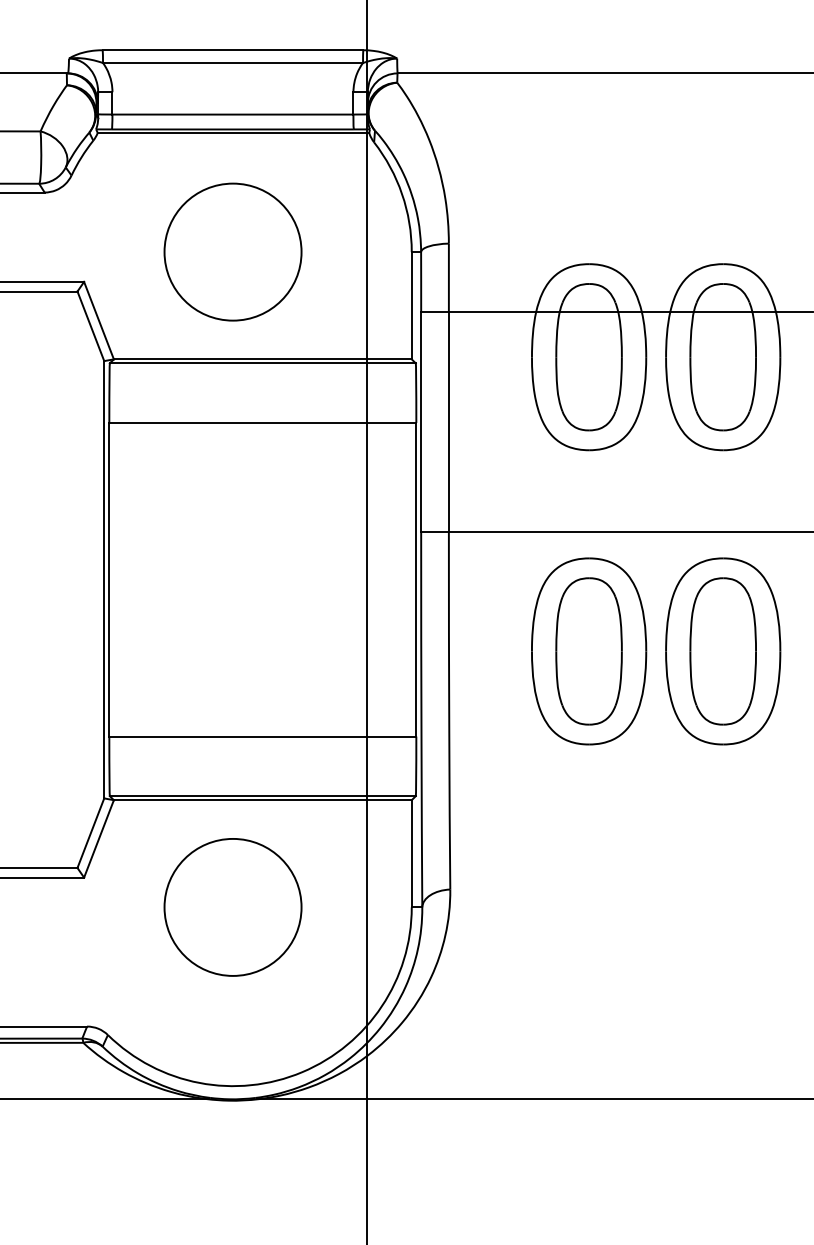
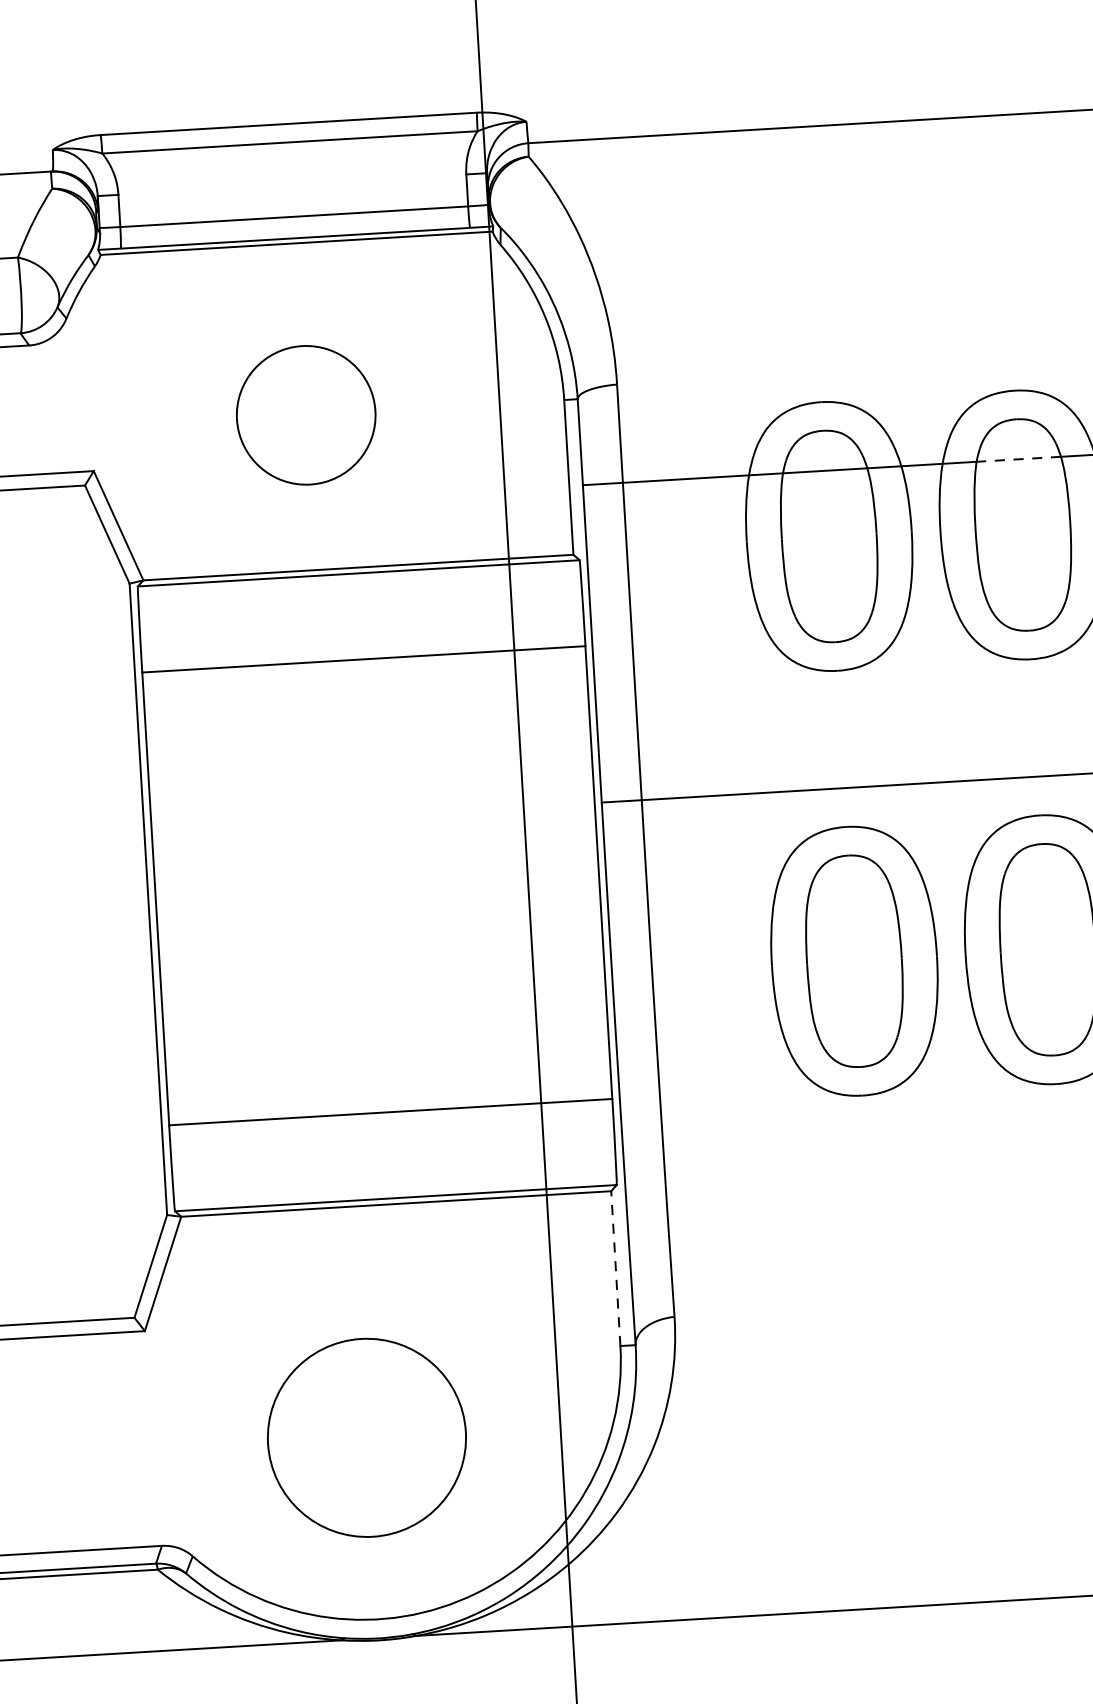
circle: (232, 251) -> (305, 414), size x0.7
line: (722, 311) -> (1017, 459), solid -> dashed
line: (411, 853) -> (615, 1268), solid -> dashed
circle: (232, 907) -> (366, 1438), moved

